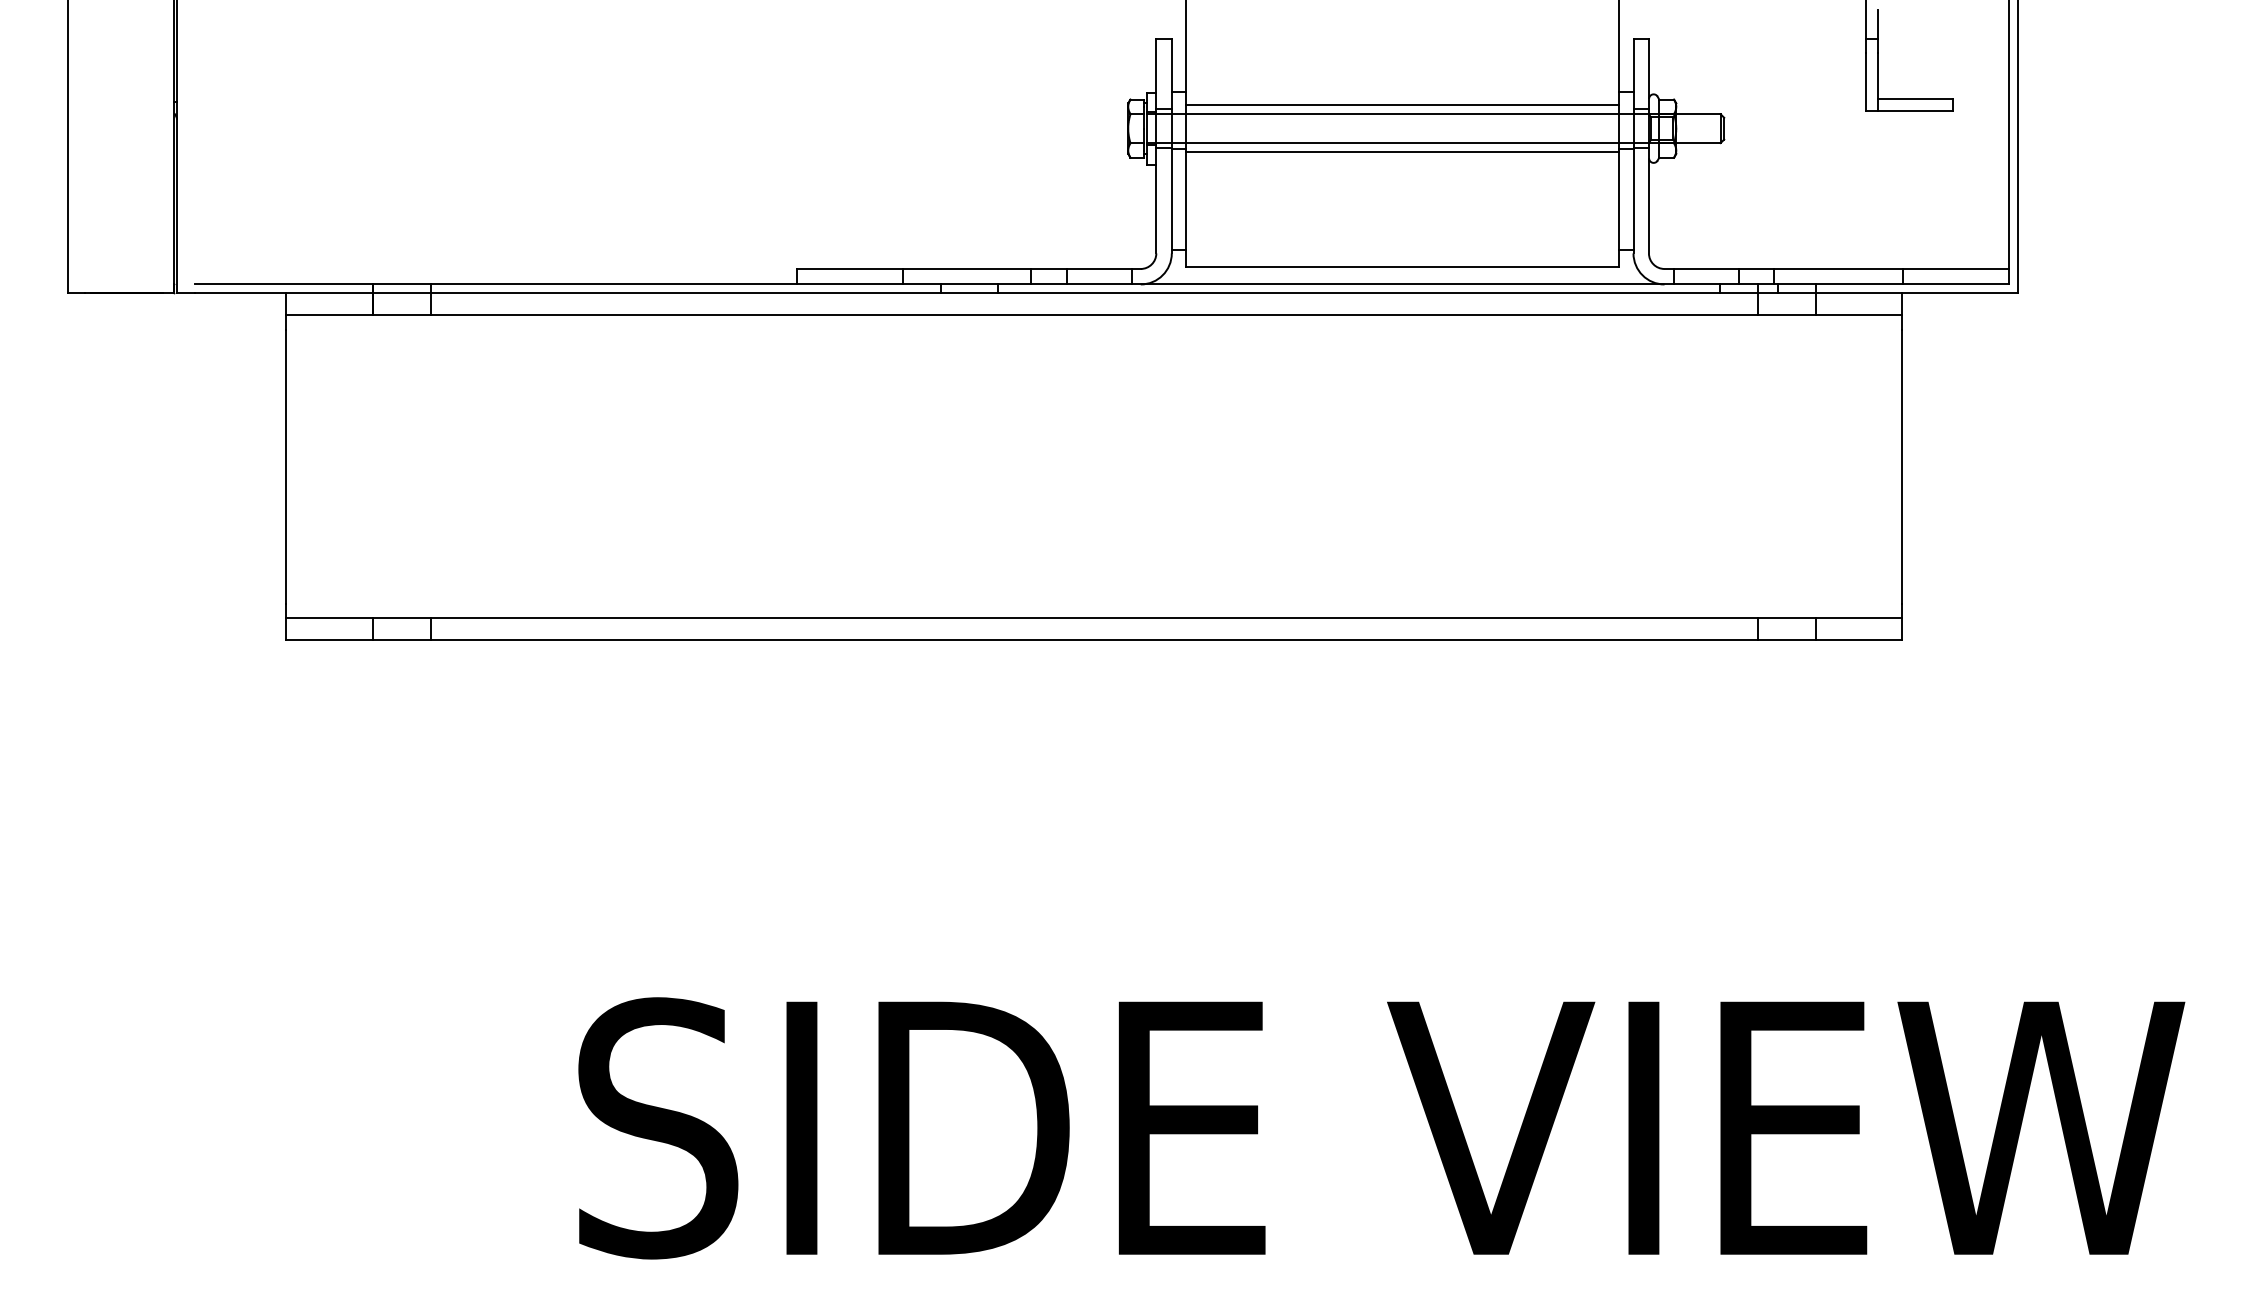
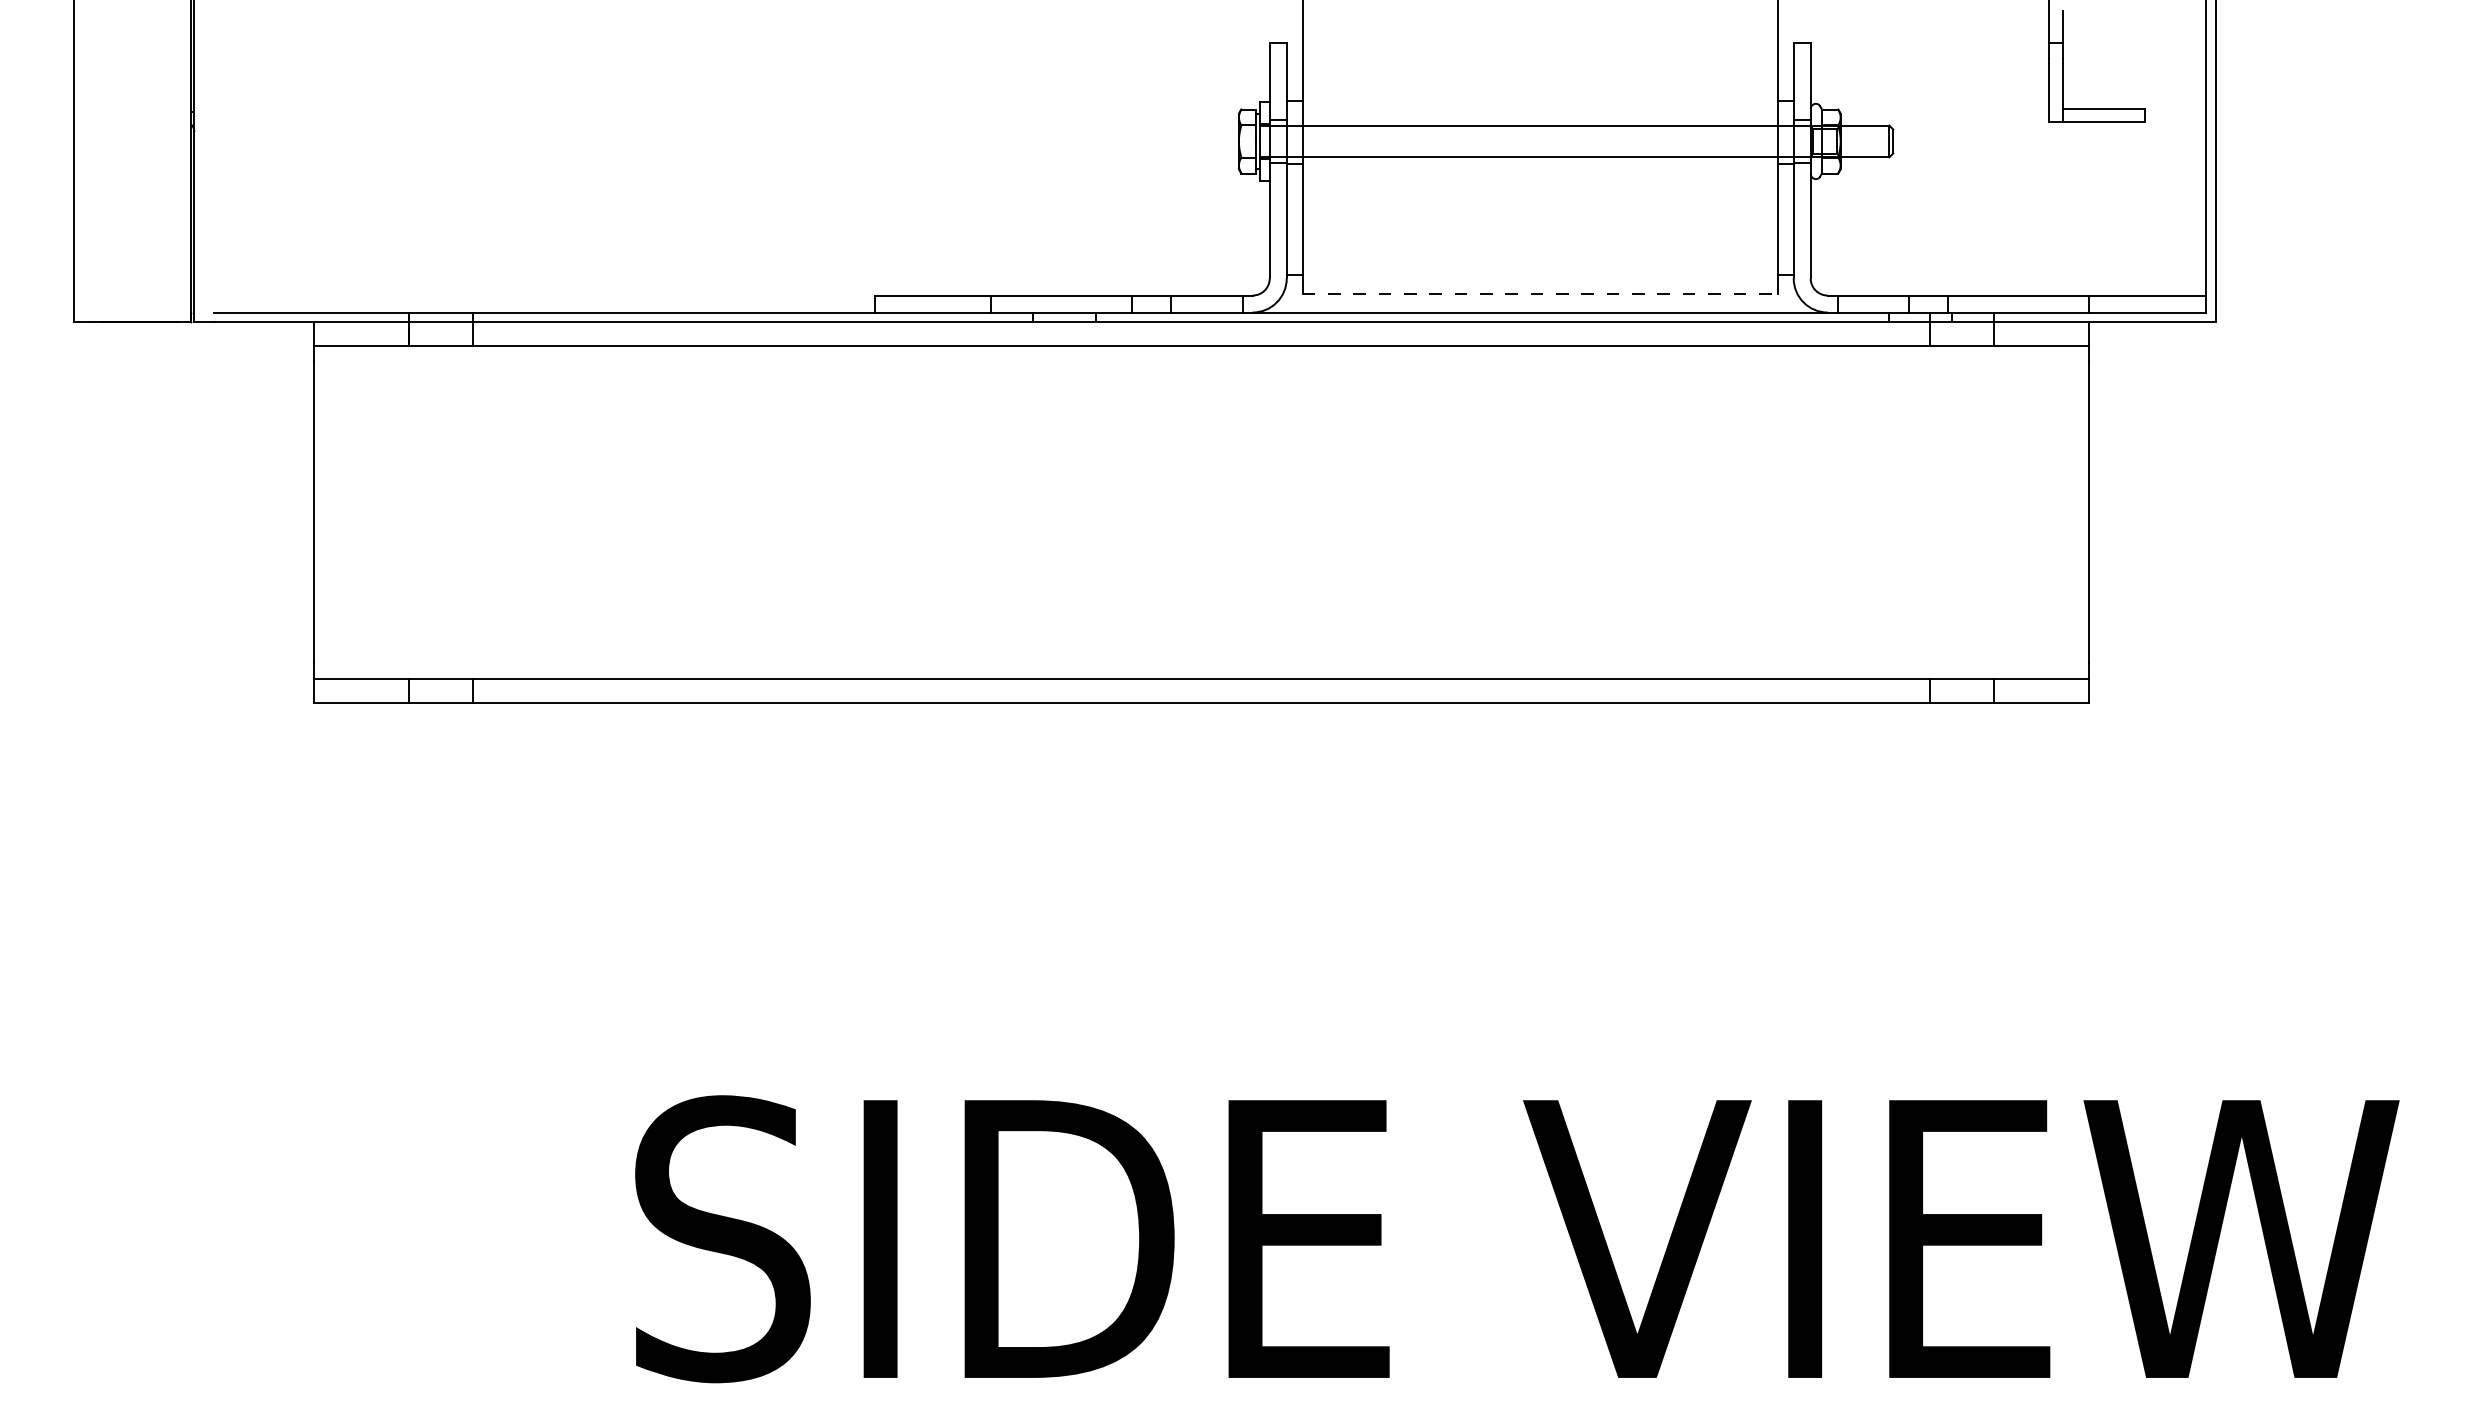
line: (1401, 104) -> (1539, 115), removed
line: (1401, 152) -> (1539, 167), removed
line: (1402, 267) -> (1540, 293), solid -> dashed

